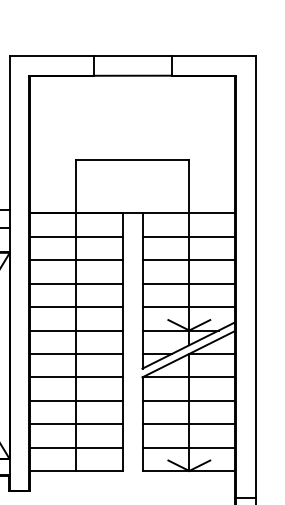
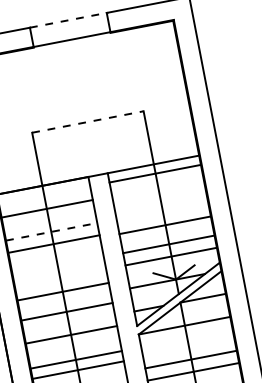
line: (133, 56) -> (69, 20), solid -> dashed
line: (132, 159) -> (87, 122), solid -> dashed
line: (188, 236) -> (154, 173), moved
line: (76, 260) -> (51, 232), solid -> dashed
line: (188, 260) -> (164, 225), moved
line: (76, 283) -> (54, 243), moved
line: (188, 283) -> (168, 244), moved
line: (76, 307) -> (63, 292), moved
line: (76, 330) -> (67, 311), moved
line: (76, 353) -> (71, 334), moved
line: (76, 377) -> (76, 359), moved
line: (188, 400) -> (190, 359), moved

